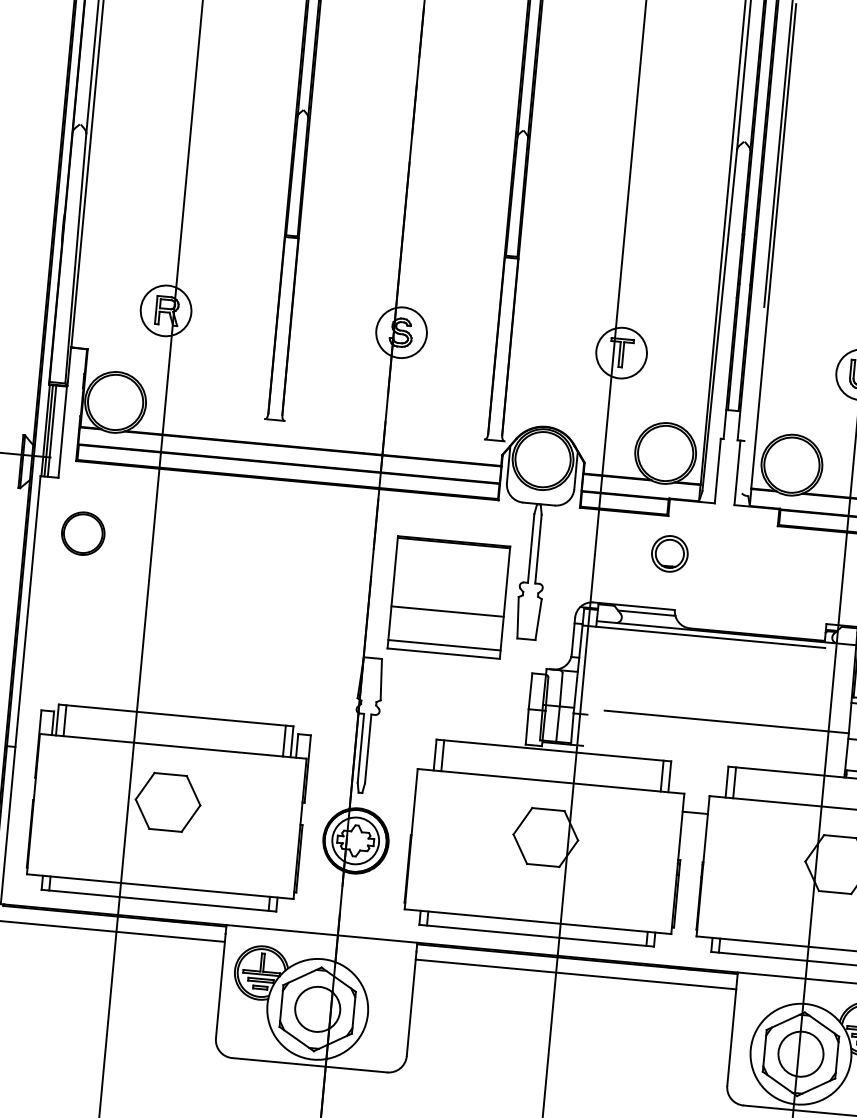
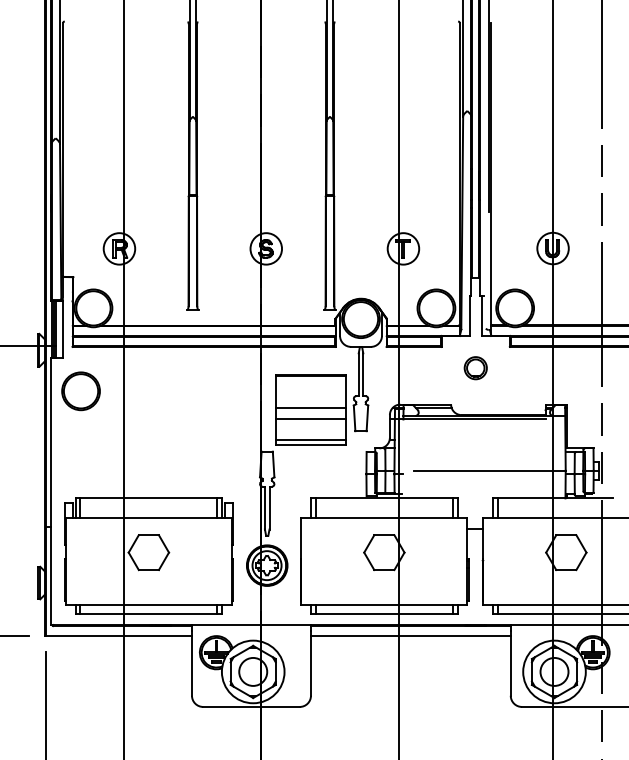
part: (82, 533) -> (80, 391), size x1.43
part: (669, 554) -> (475, 368), moved
line: (448, 595) -> (310, 408), added

